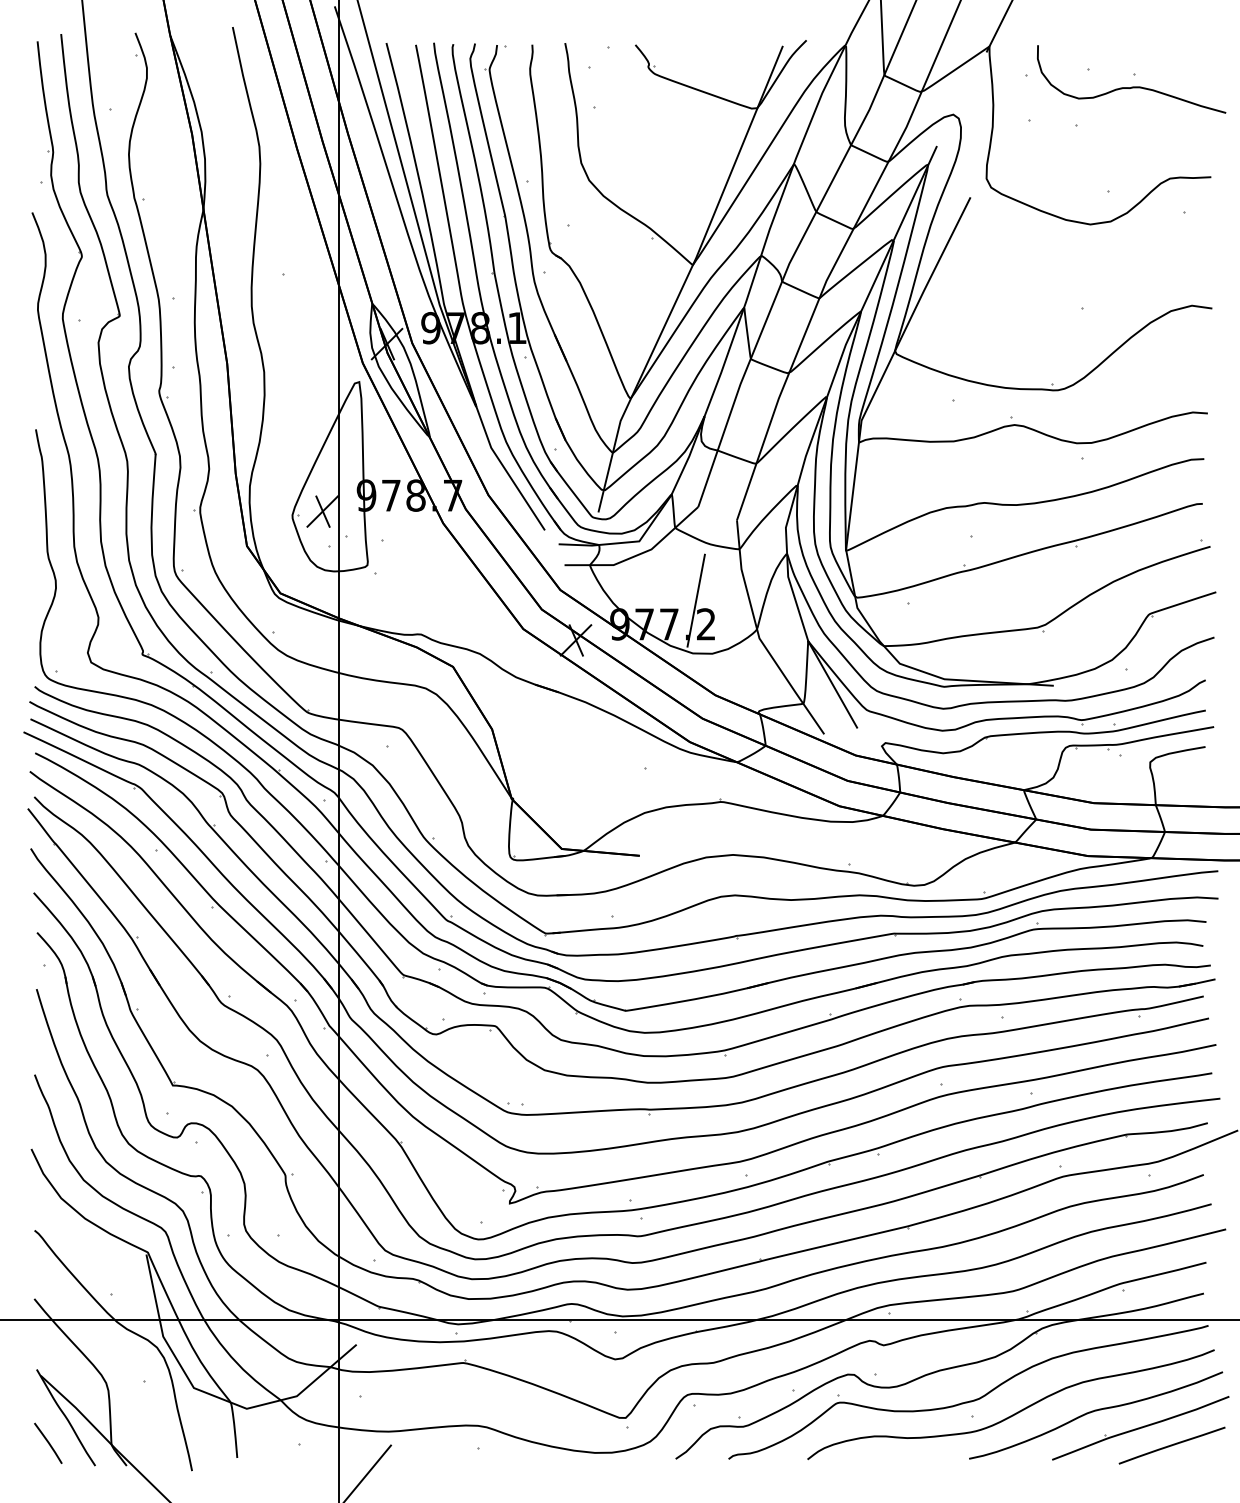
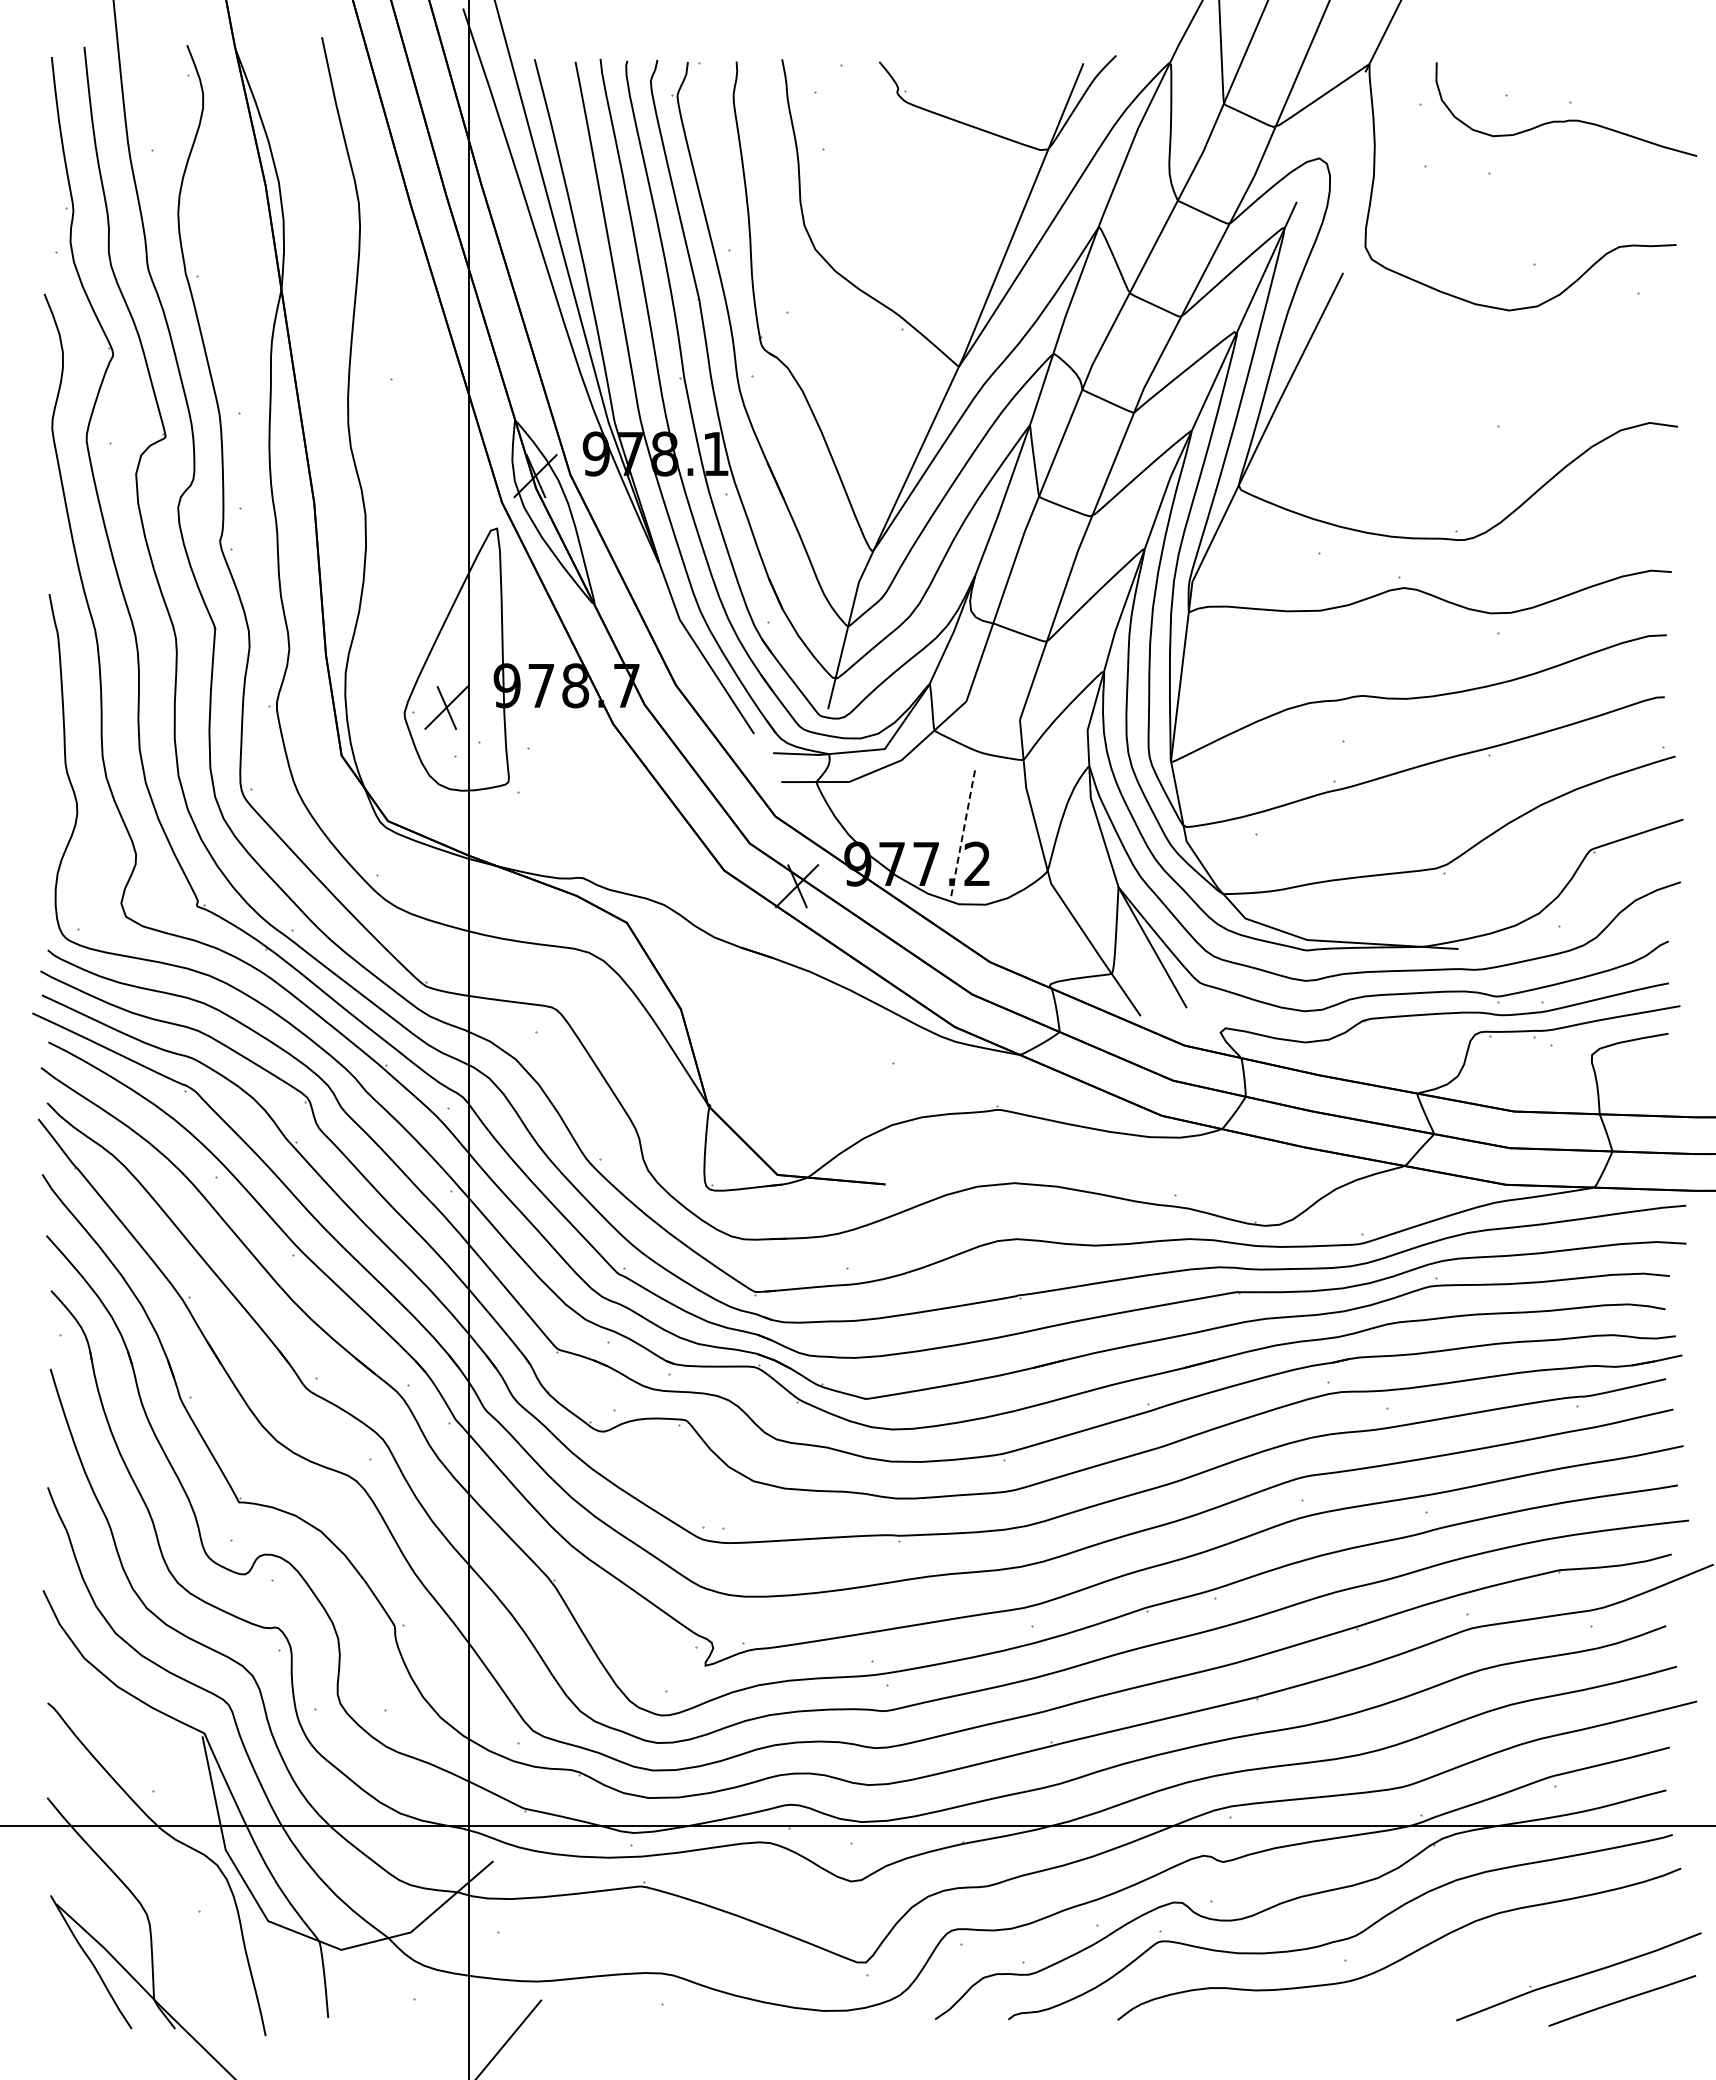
line: (696, 600) -> (963, 830), solid -> dashed
curve: (1095, 1411) -> (1516, 1953), removed
line: (48, 1443) -> (66, 1997), removed

